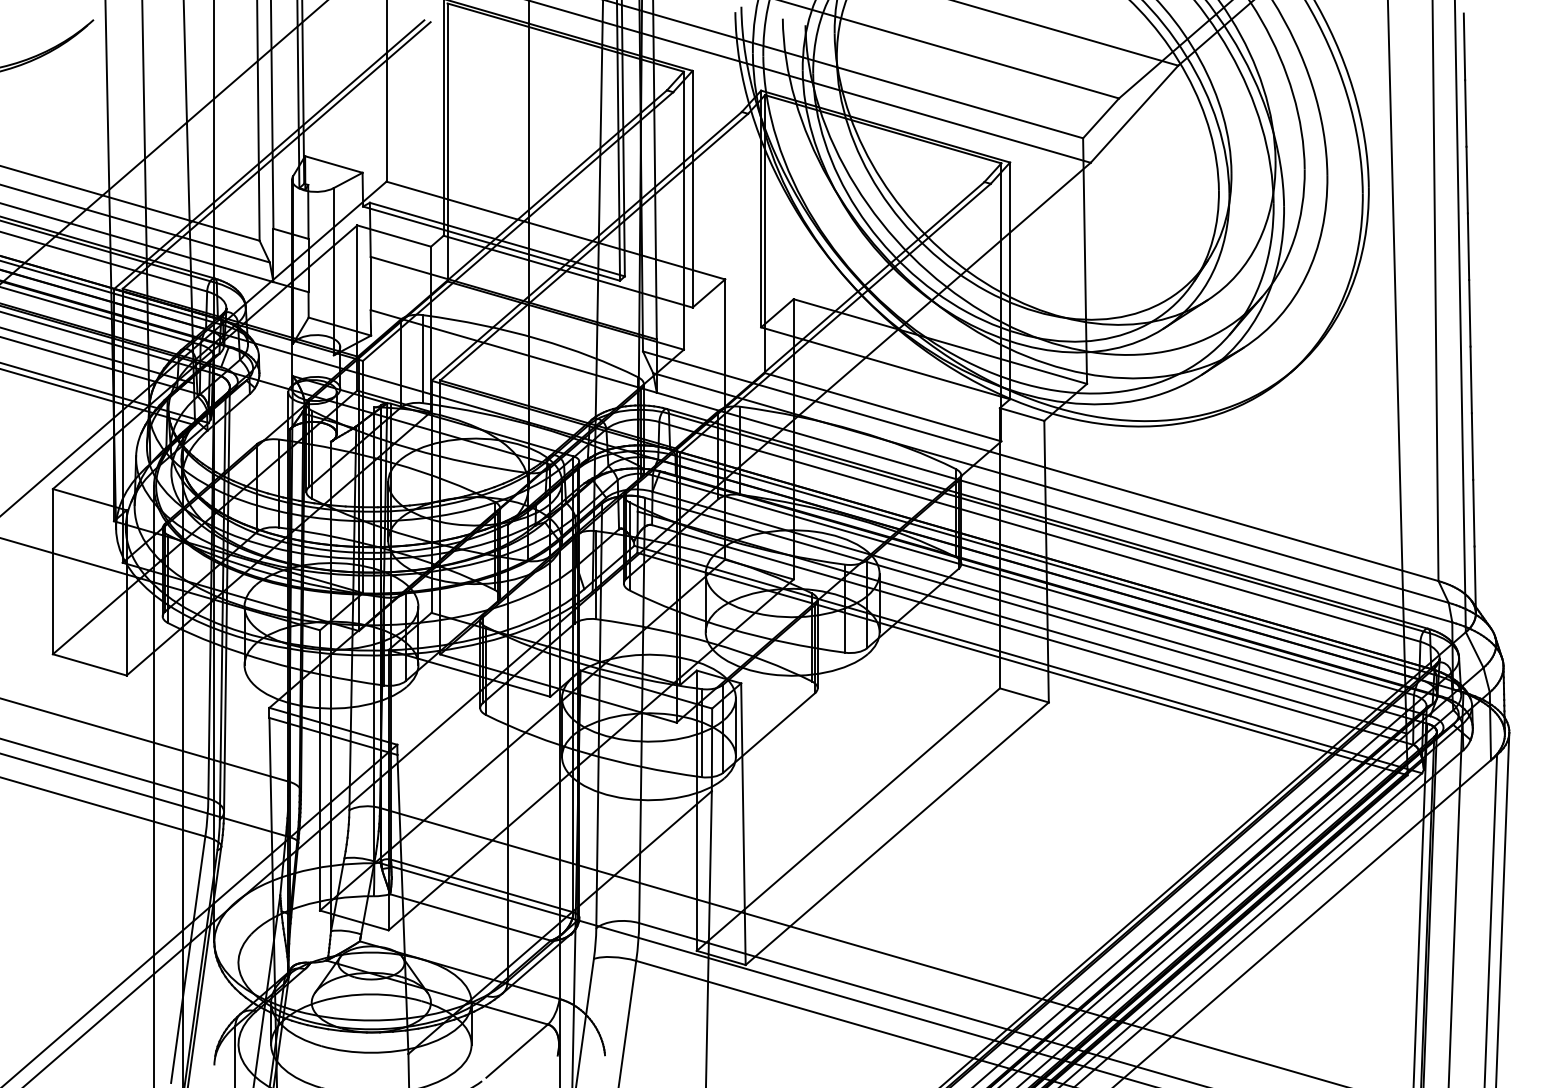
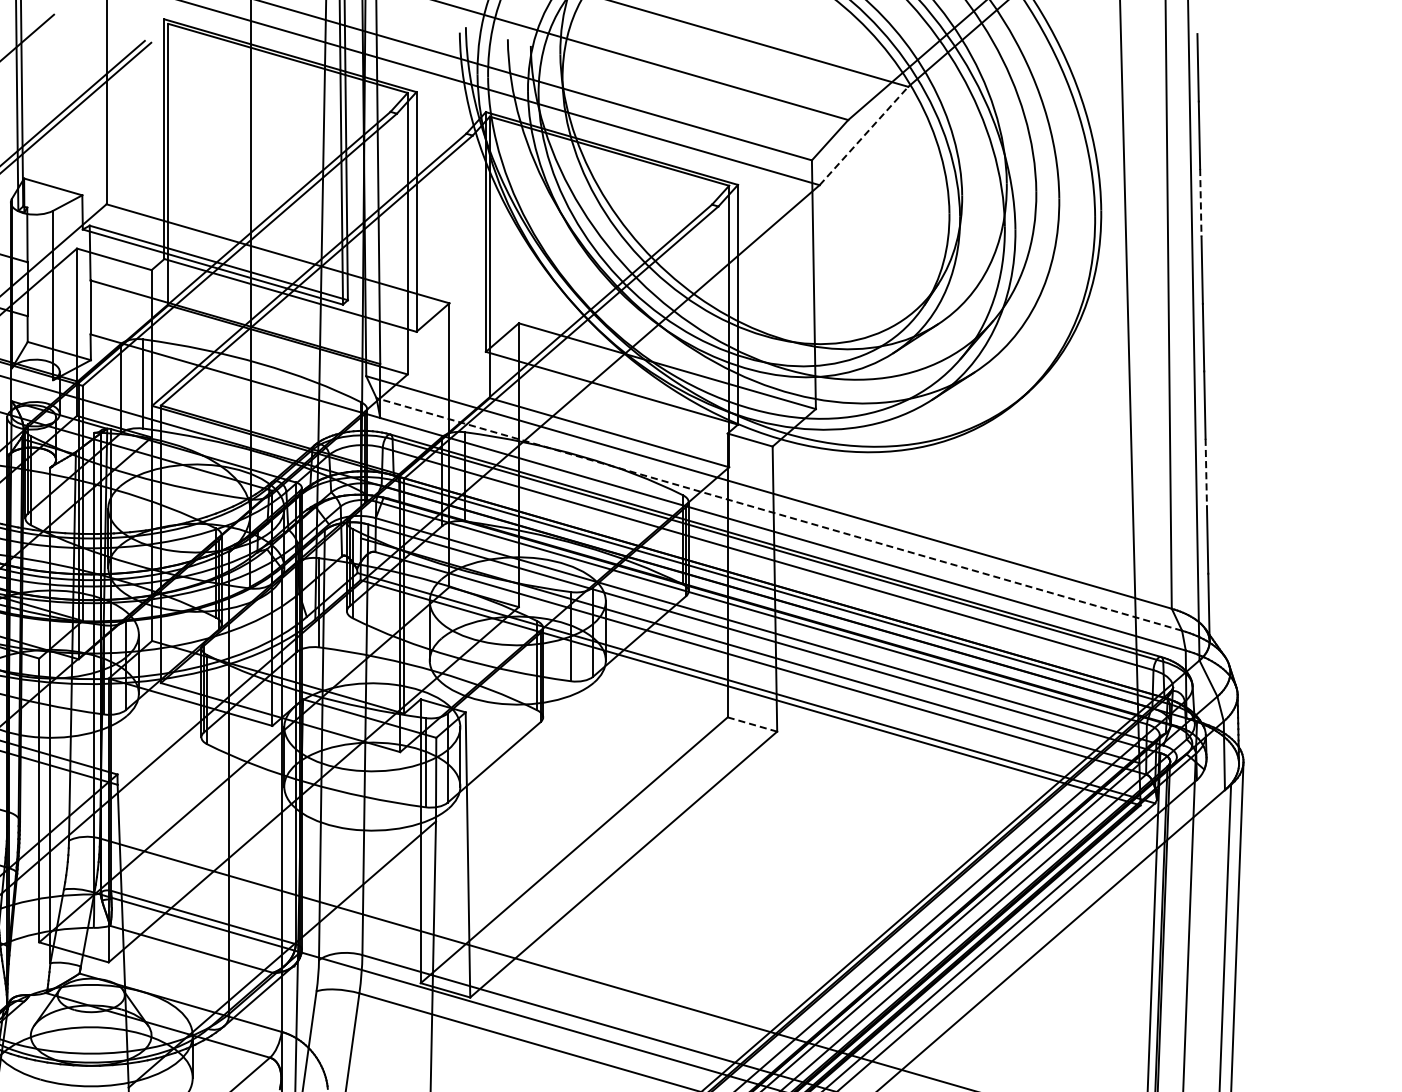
line: (1134, 113) -> (863, 135), solid -> dashed
line: (1467, 180) -> (1201, 203), solid -> dashed
line: (1472, 447) -> (1206, 473), solid -> dashed
line: (1050, 487) -> (778, 513), solid -> dashed
line: (1024, 695) -> (752, 724), solid -> dashed

